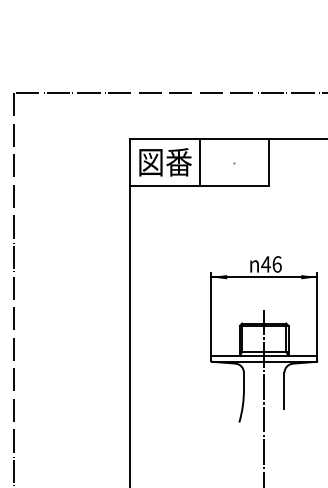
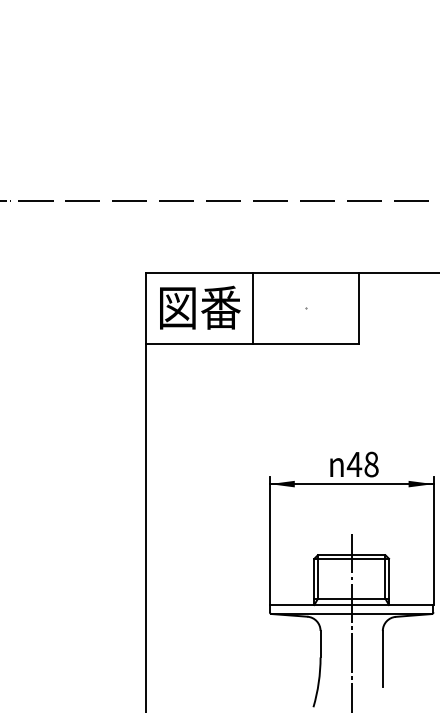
text: (276, 264) -> (370, 464), 46 -> 48

